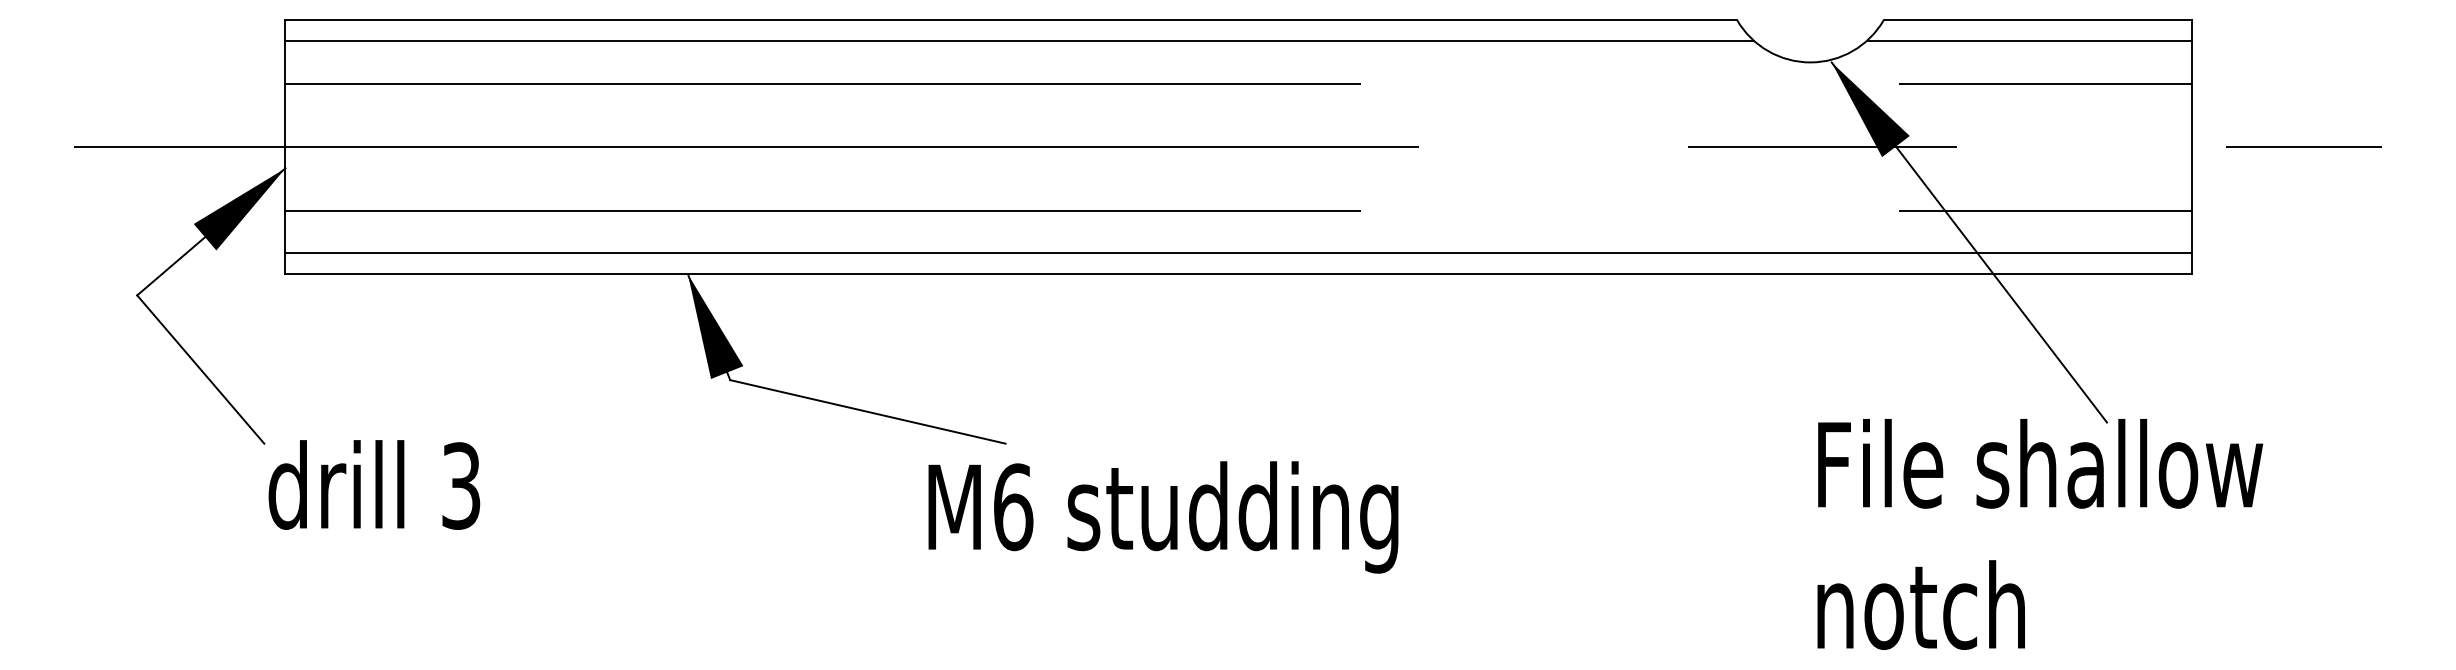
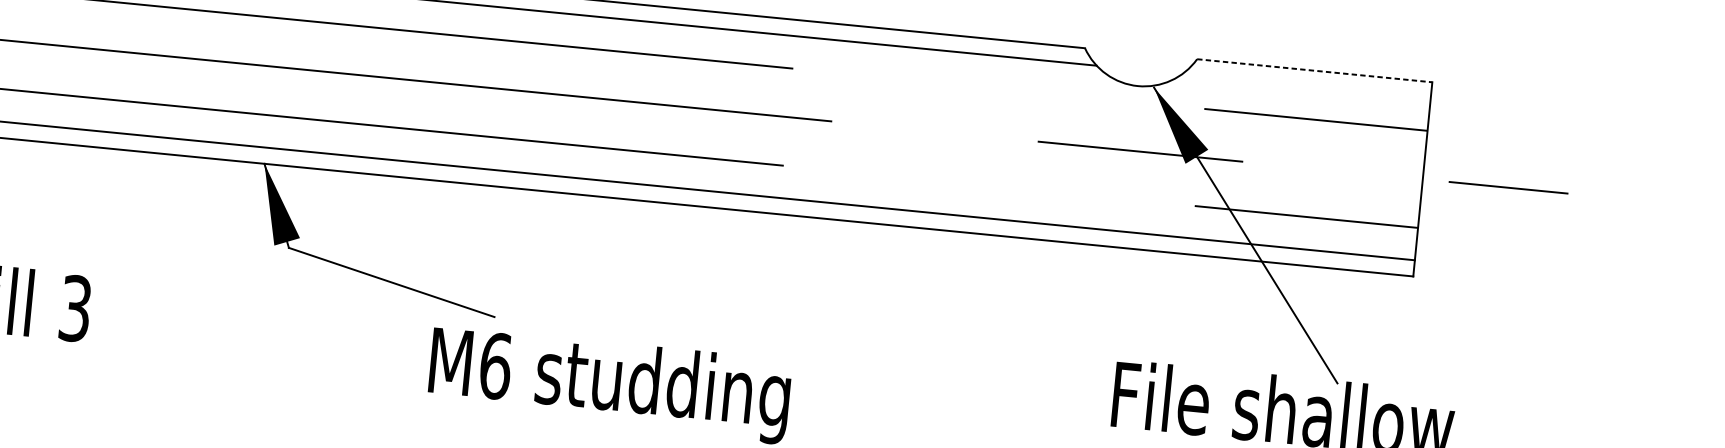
line: (2037, 20) -> (1314, 71), solid -> dashed
line: (2028, 41) -> (1306, 86), removed

